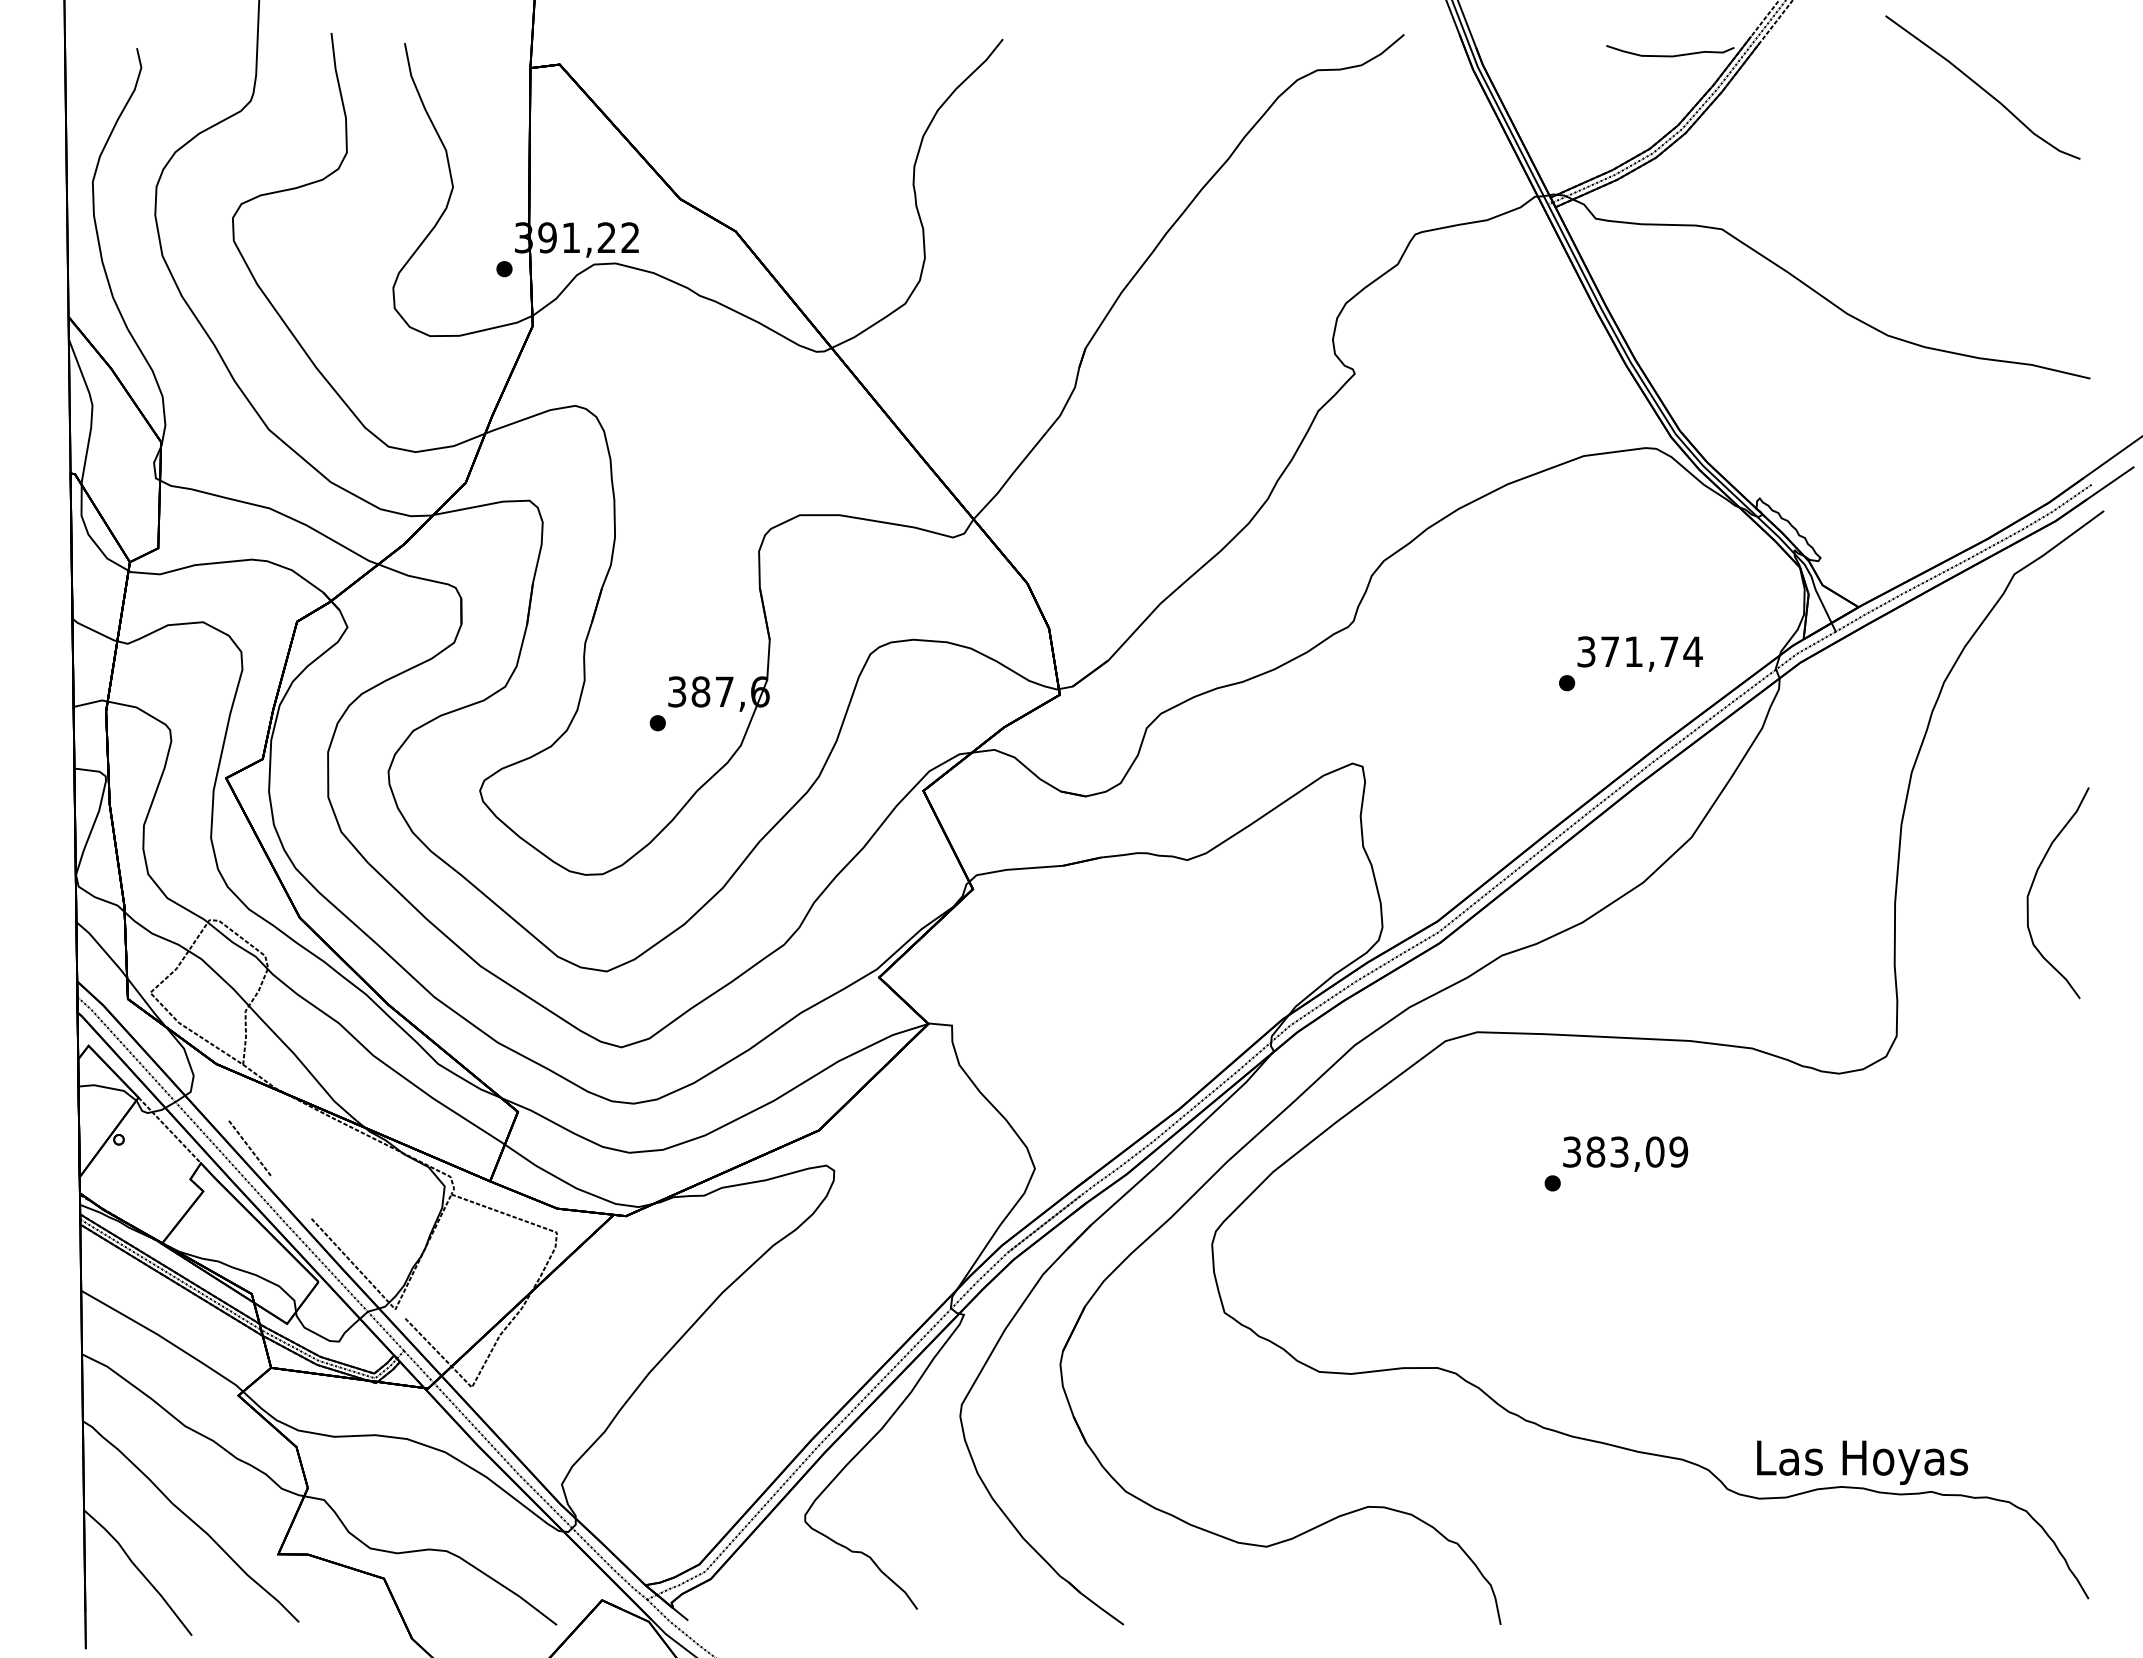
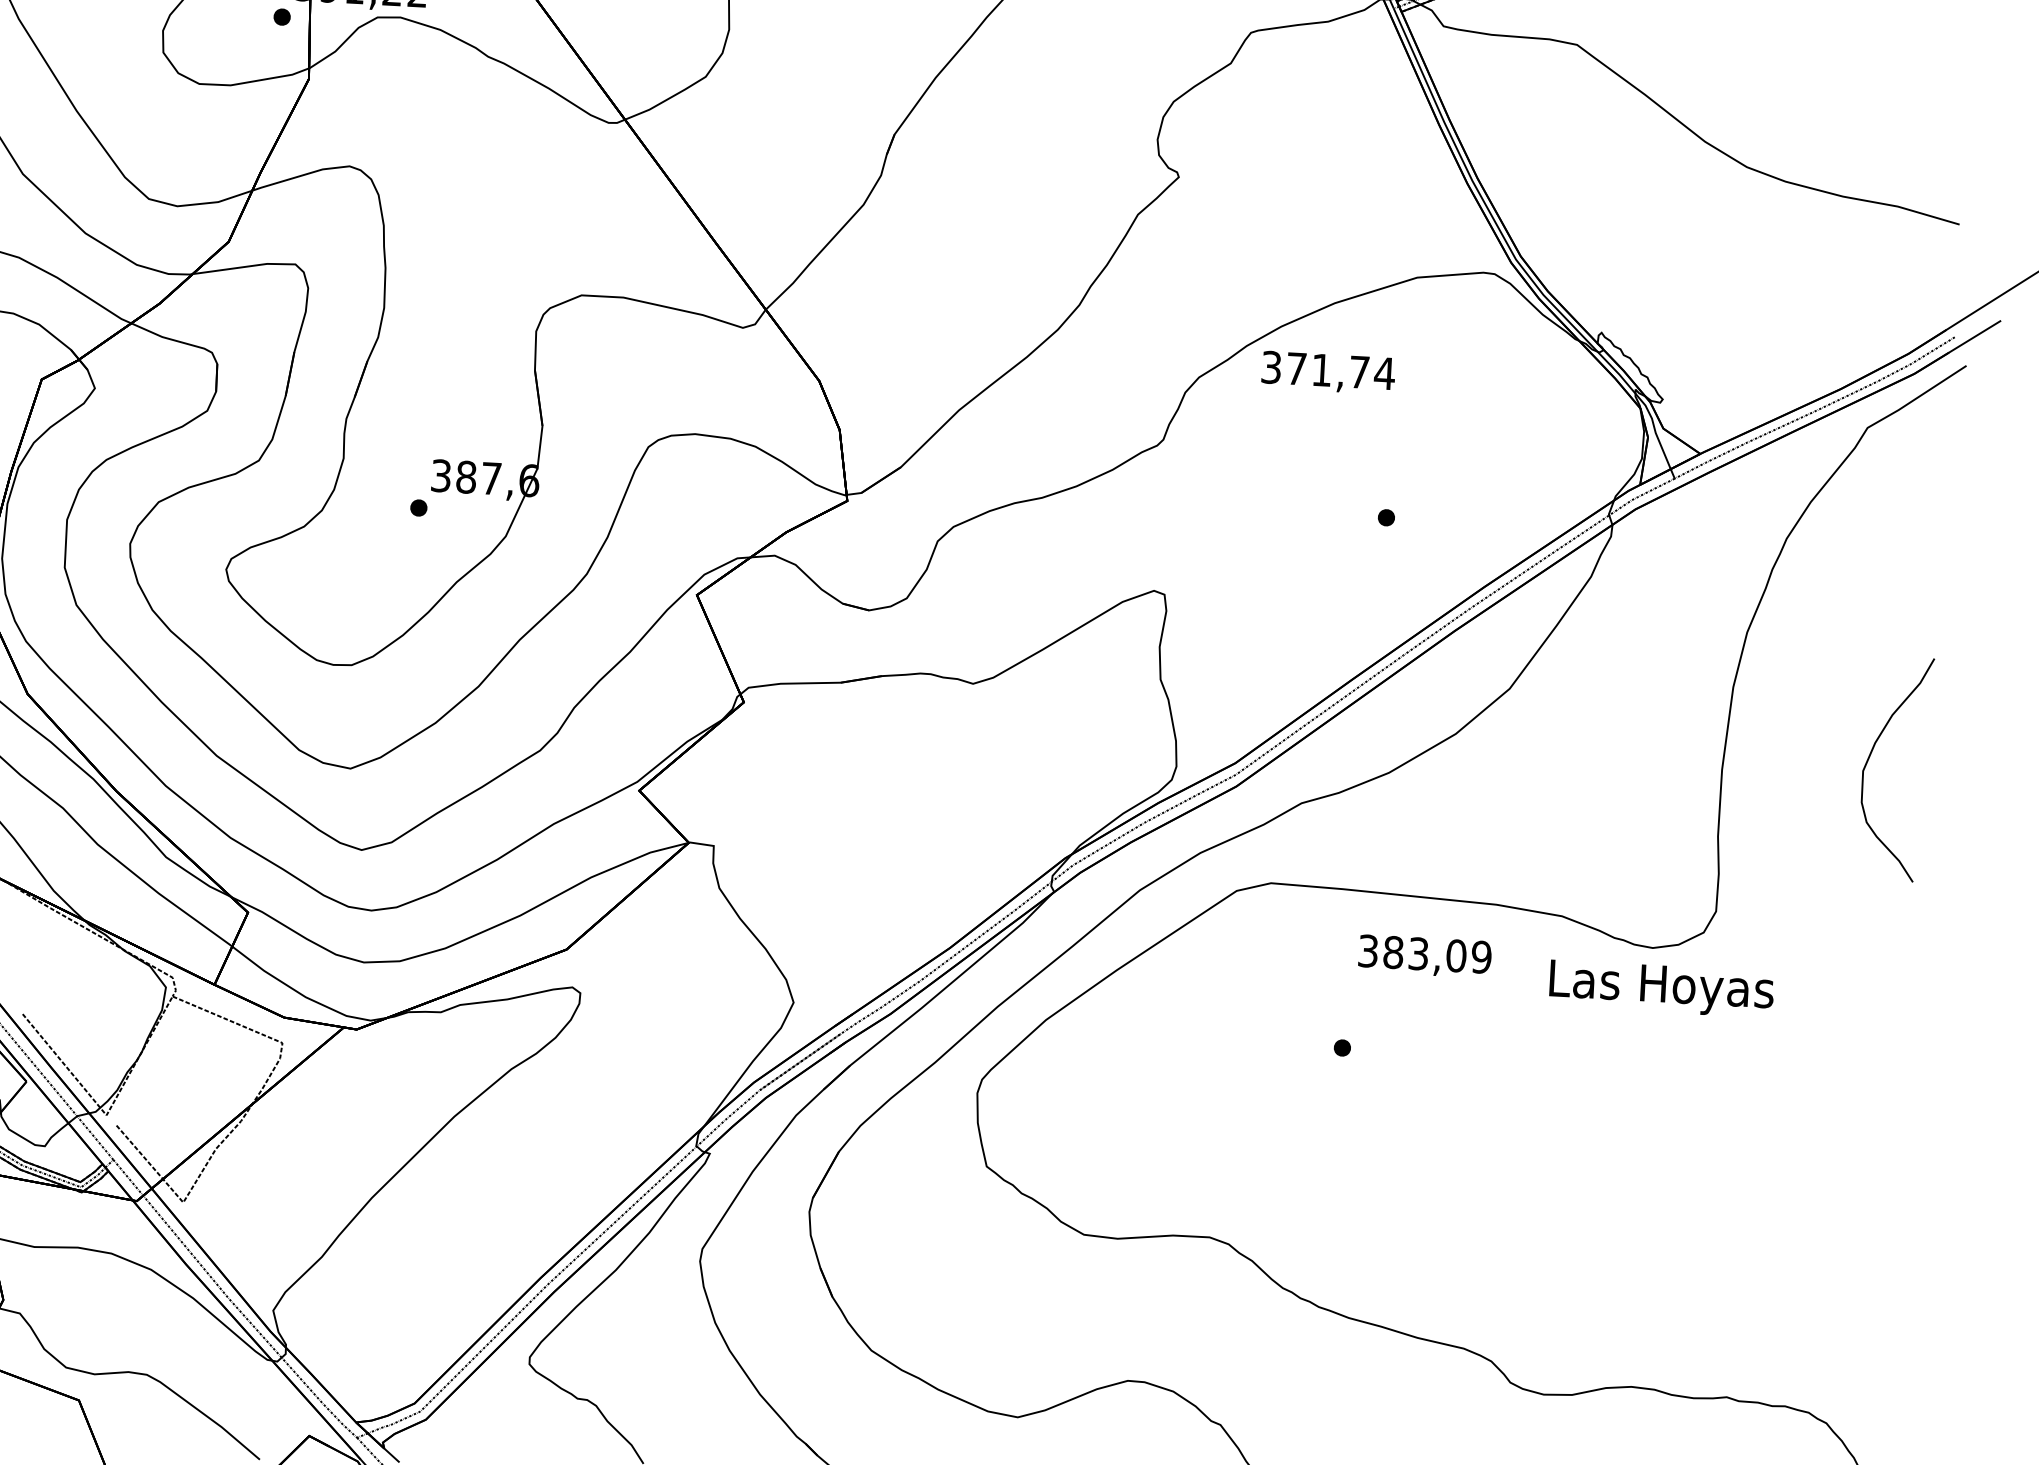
text: (1639, 653) -> (1327, 372), moved
text: (1625, 1153) -> (1424, 955), moved
text: (1862, 1462) -> (1661, 988), moved

